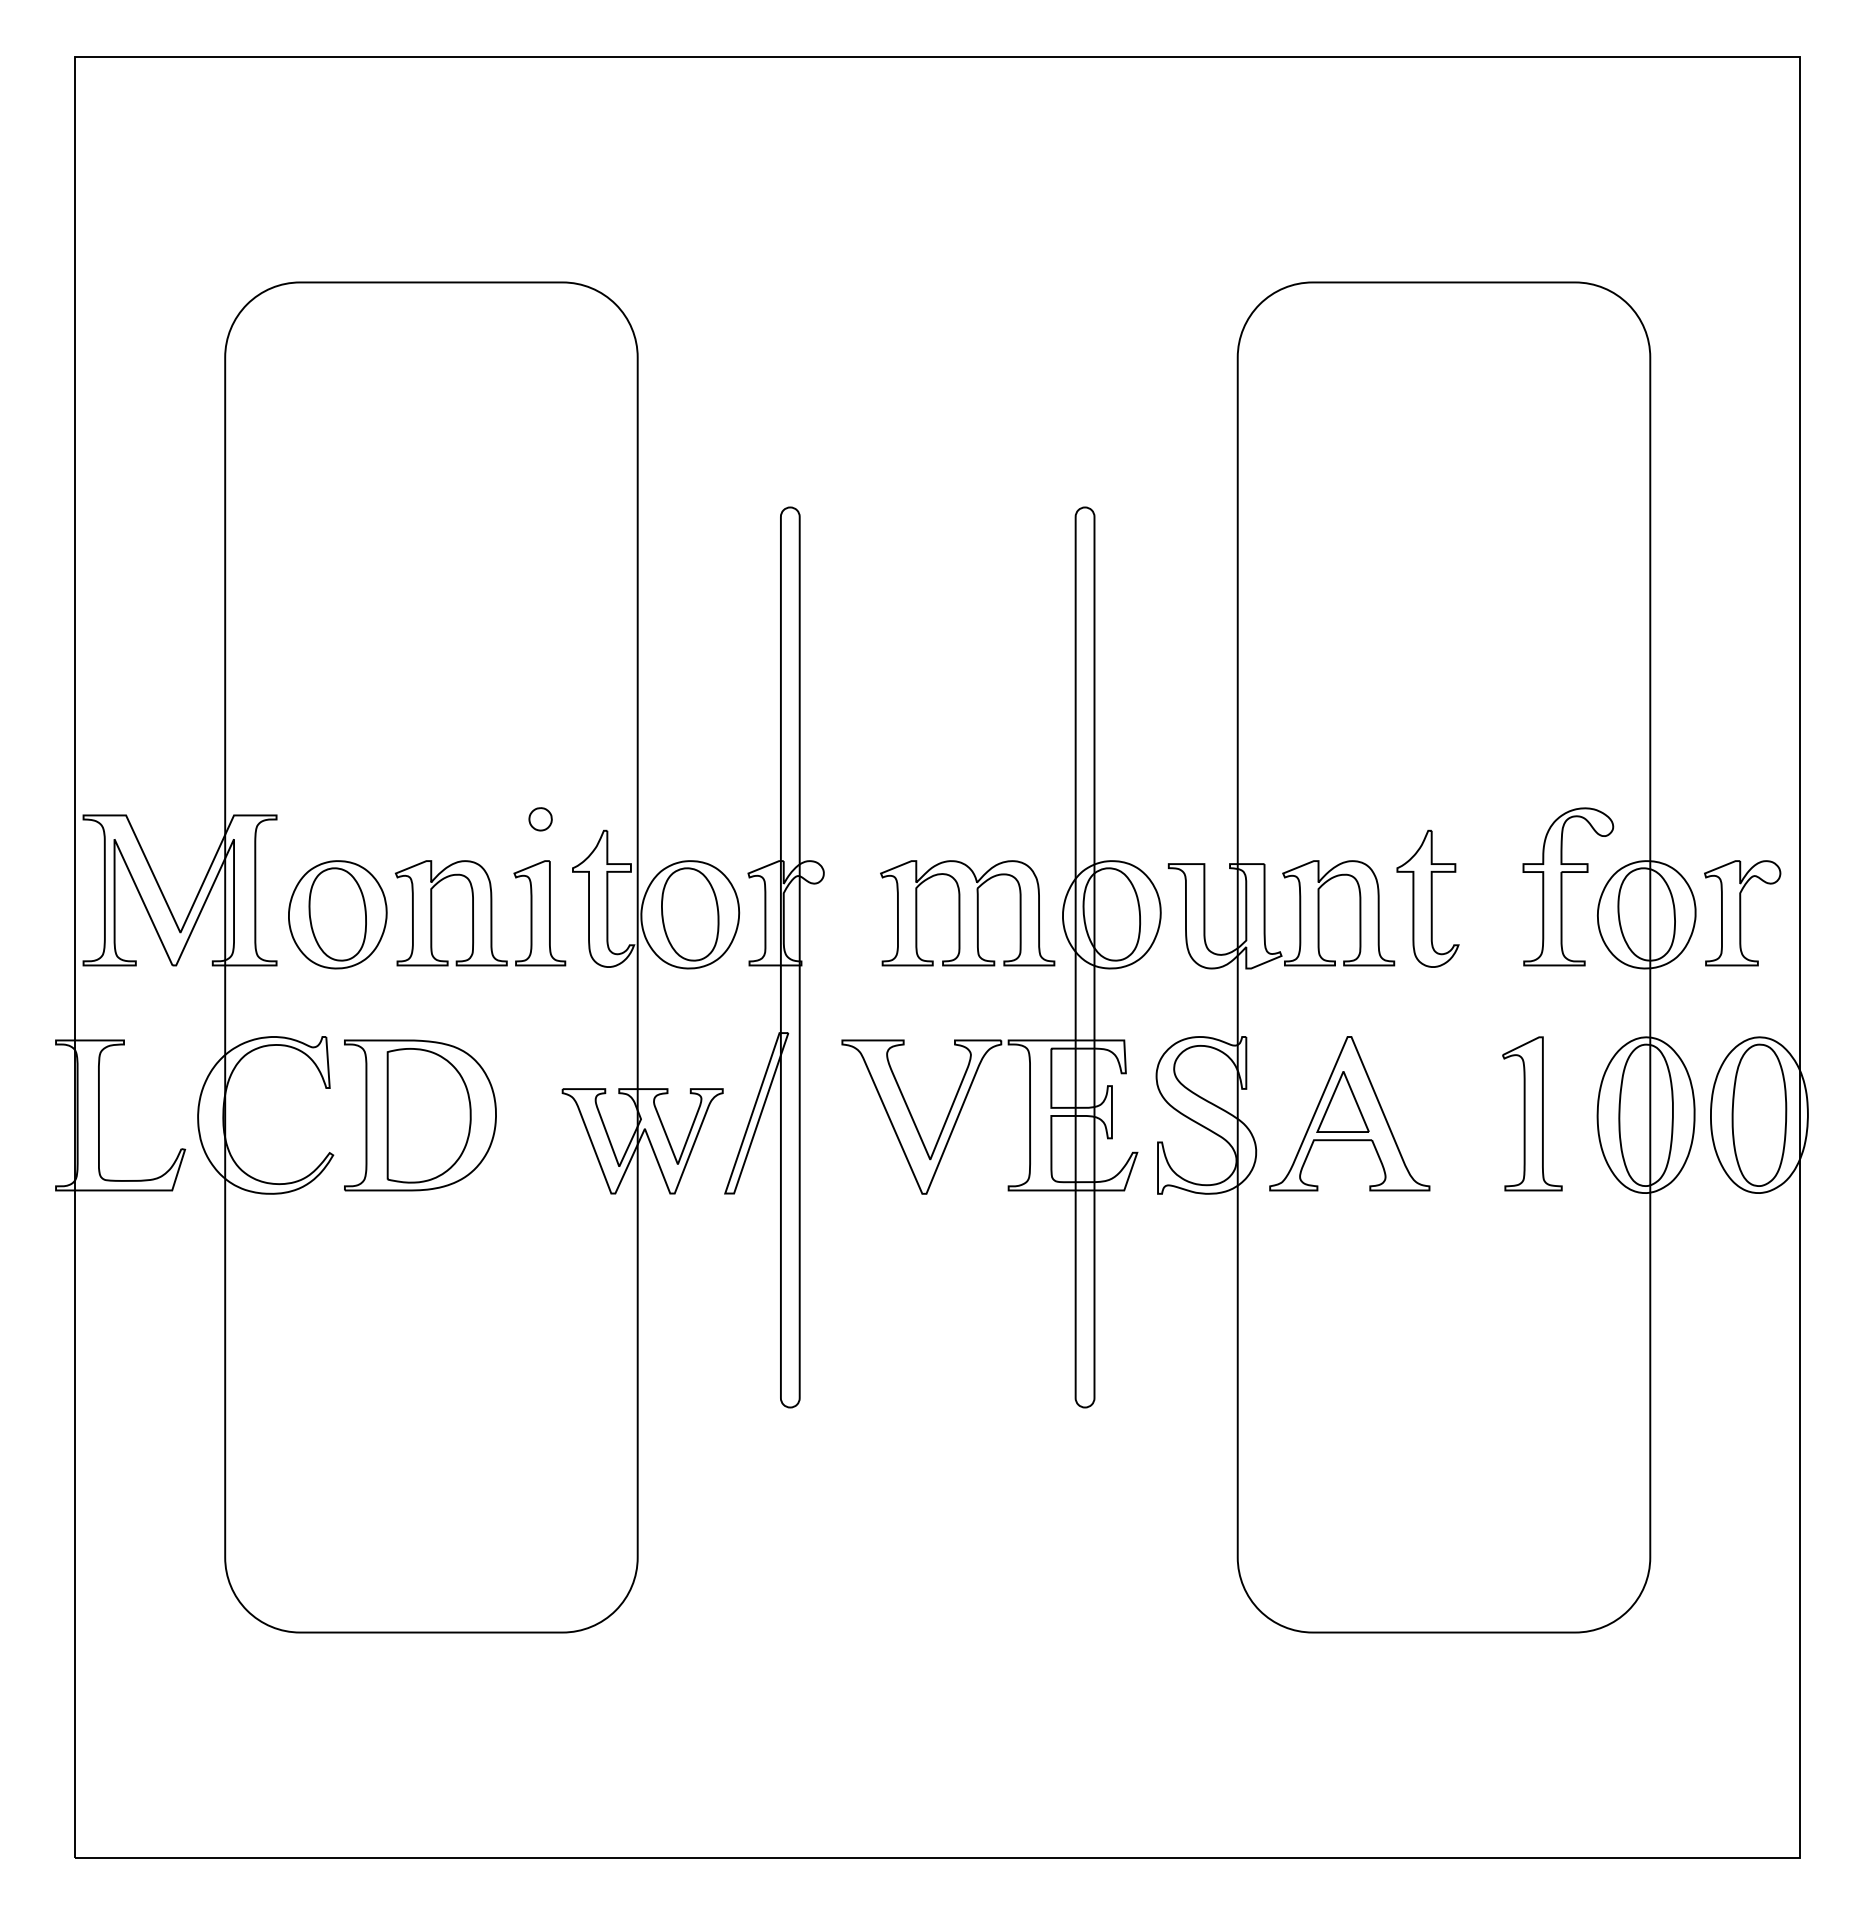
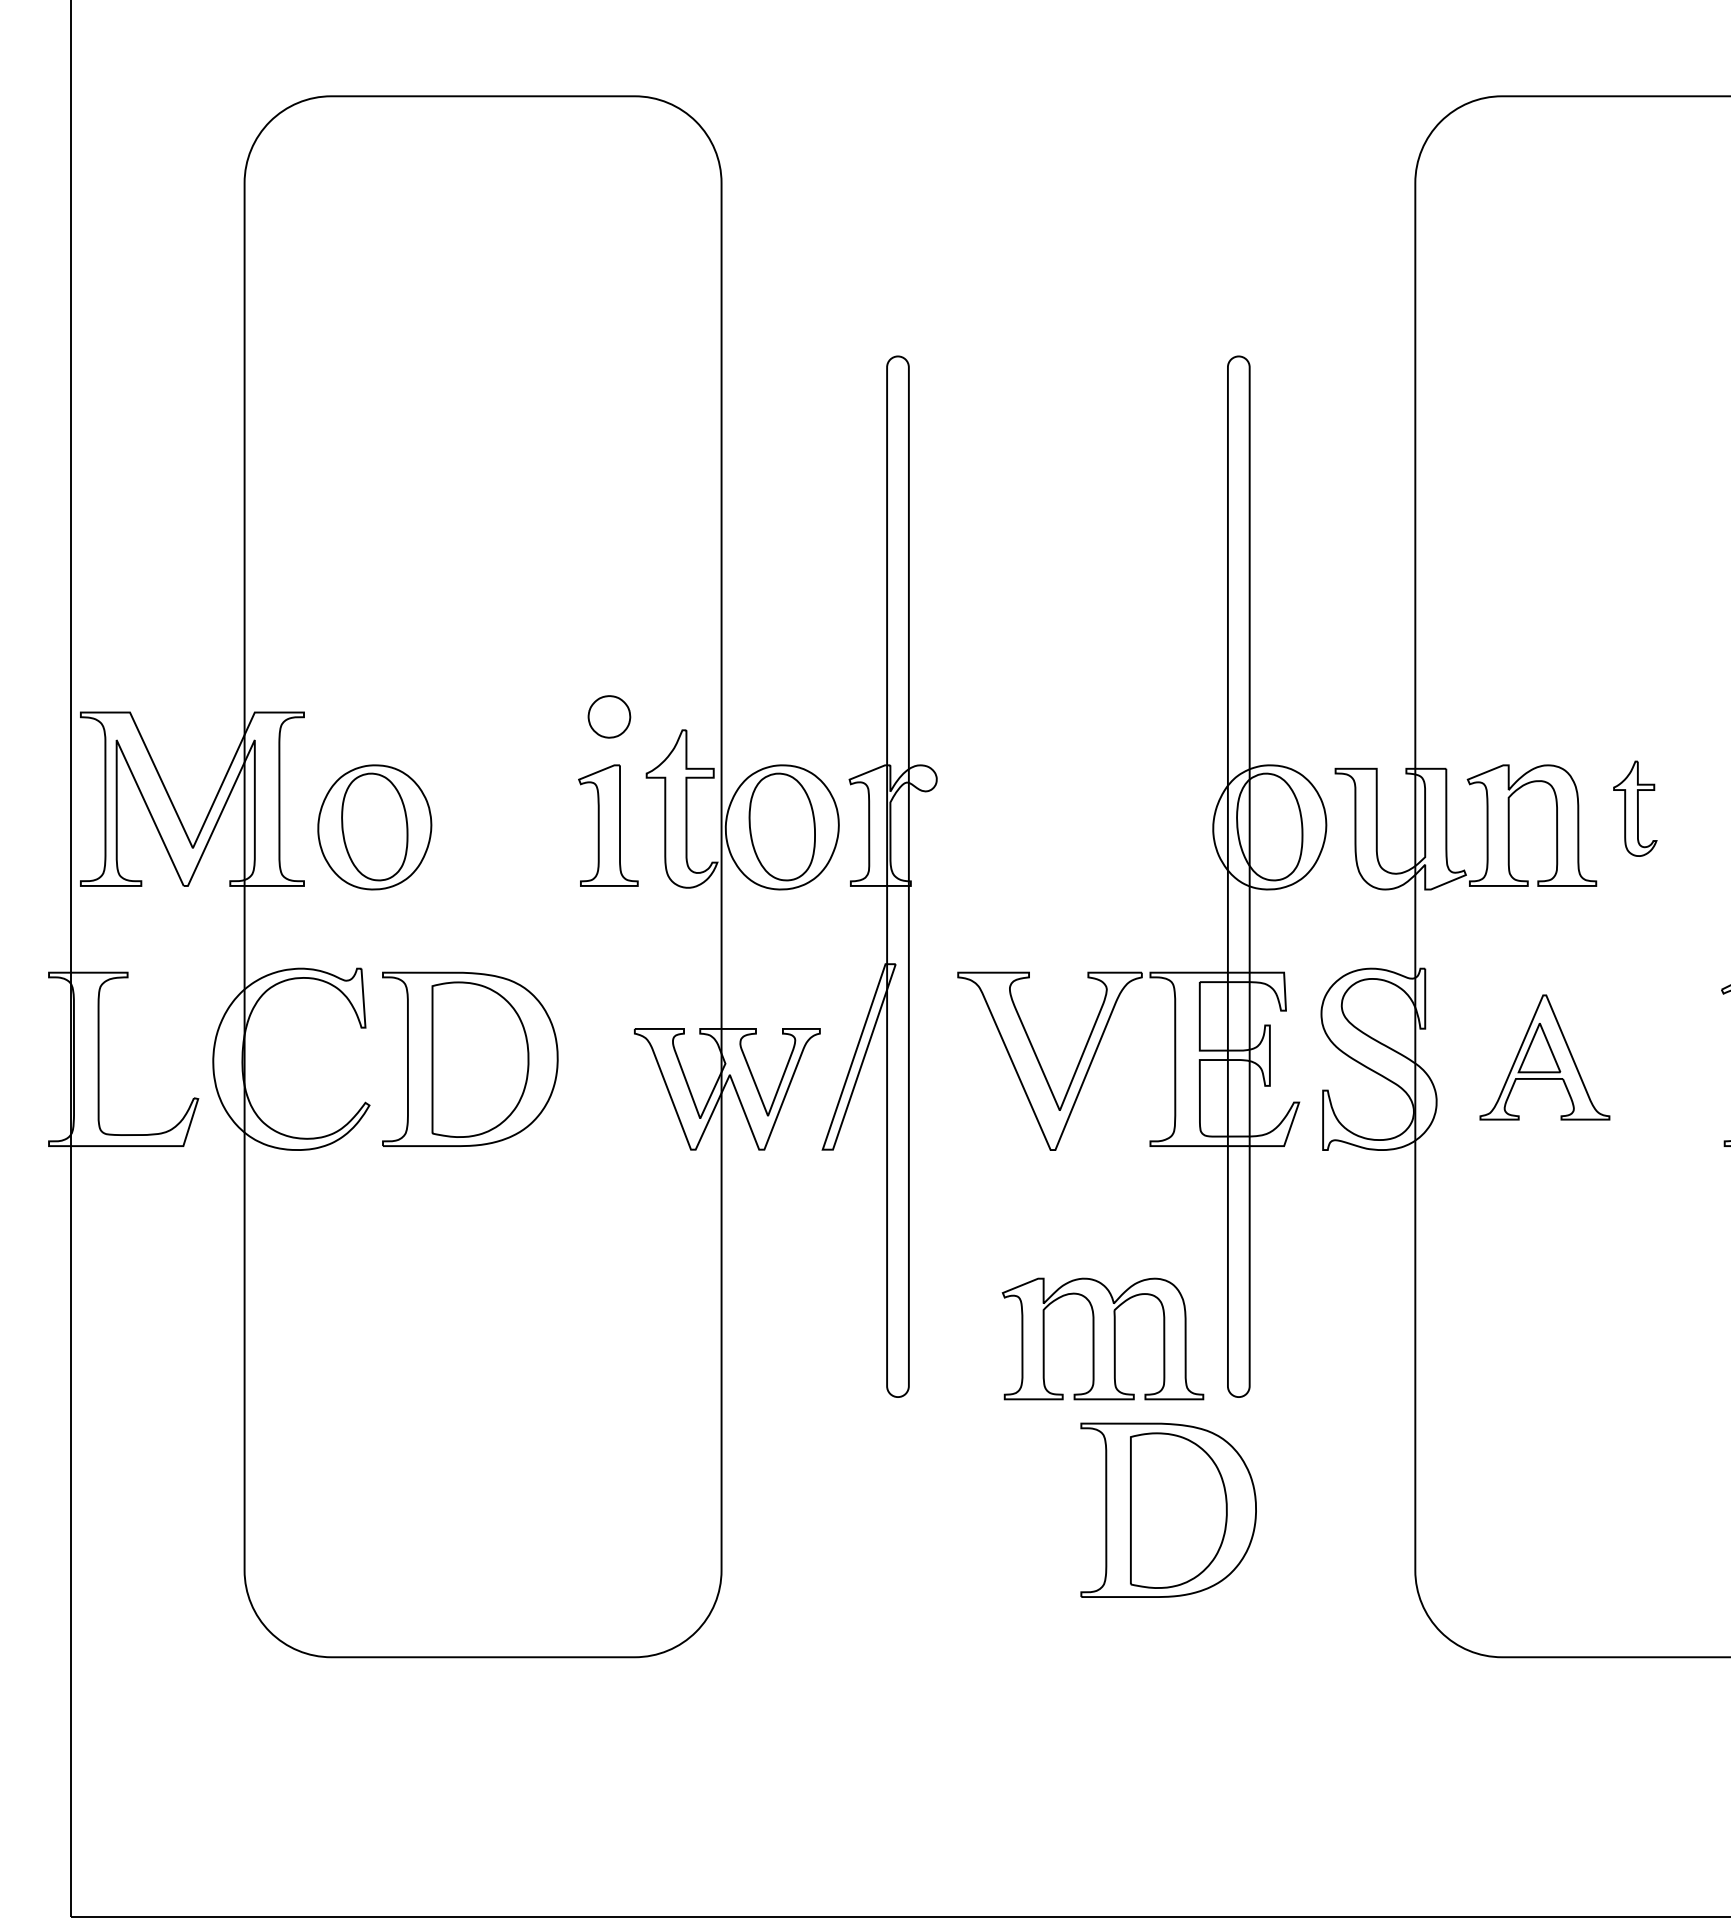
part: (540, 819) -> (609, 717), size x1.6
part: (1427, 898) -> (1634, 808), size x0.6
part: (432, 913) -> (484, 825), removed
part: (967, 913) -> (1102, 1339), moved
part: (1349, 1113) -> (1544, 1057), size x0.7
part: (1024, 1505) -> (1168, 1510), added

